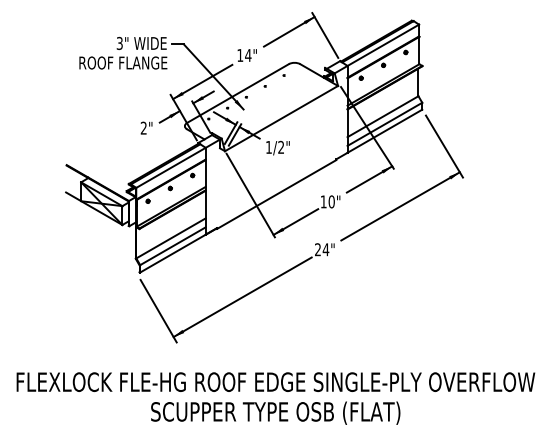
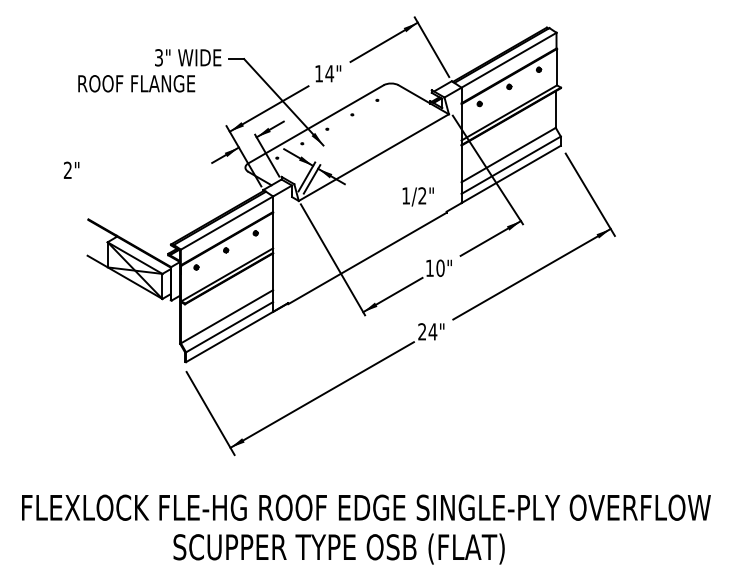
text: (123, 62) -> (136, 83), moved
text: (146, 127) -> (71, 169), moved
text: (277, 147) -> (417, 196), moved
text: (275, 412) -> (338, 548), moved

